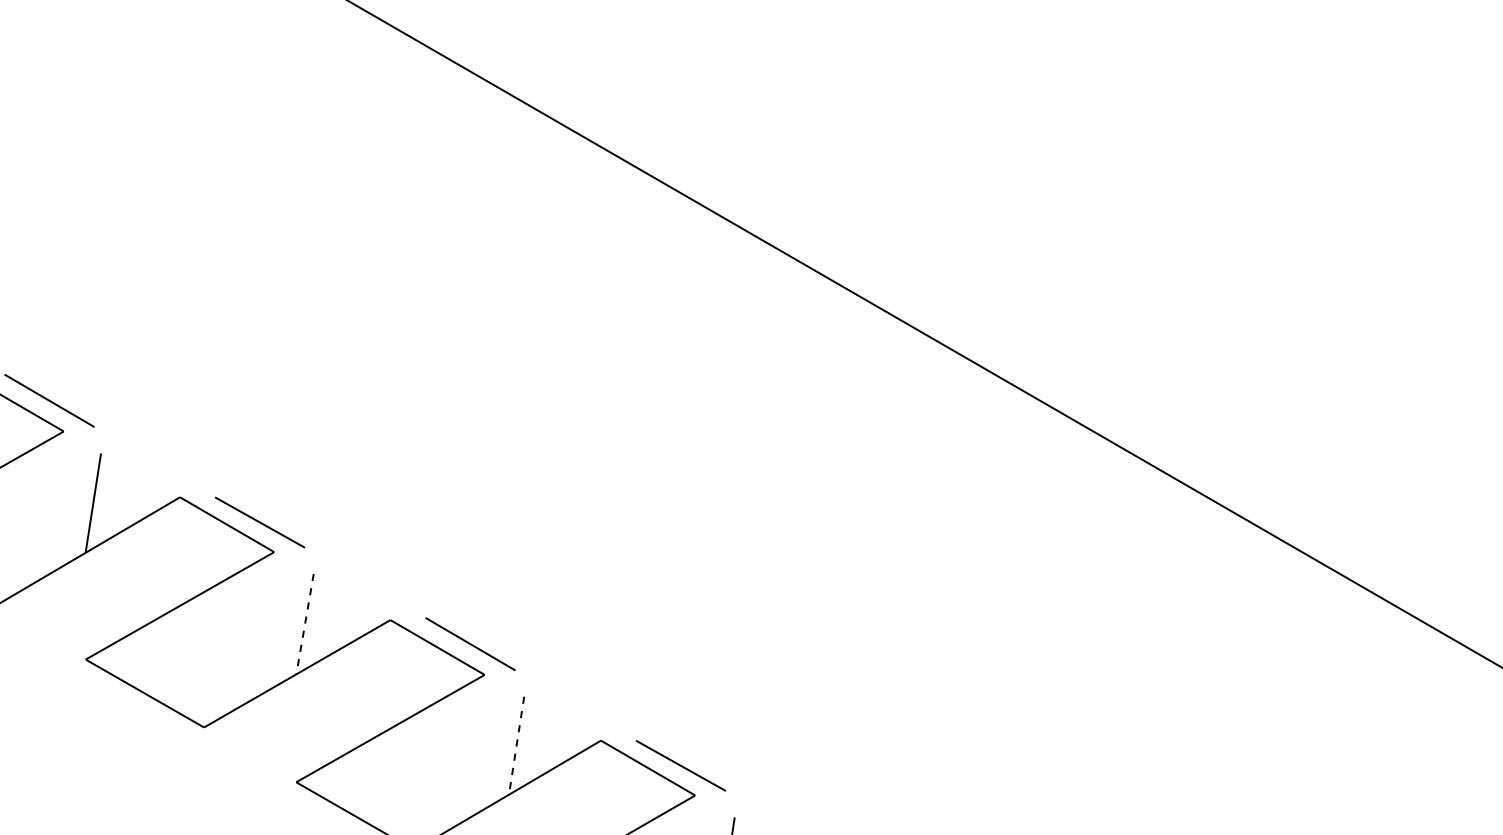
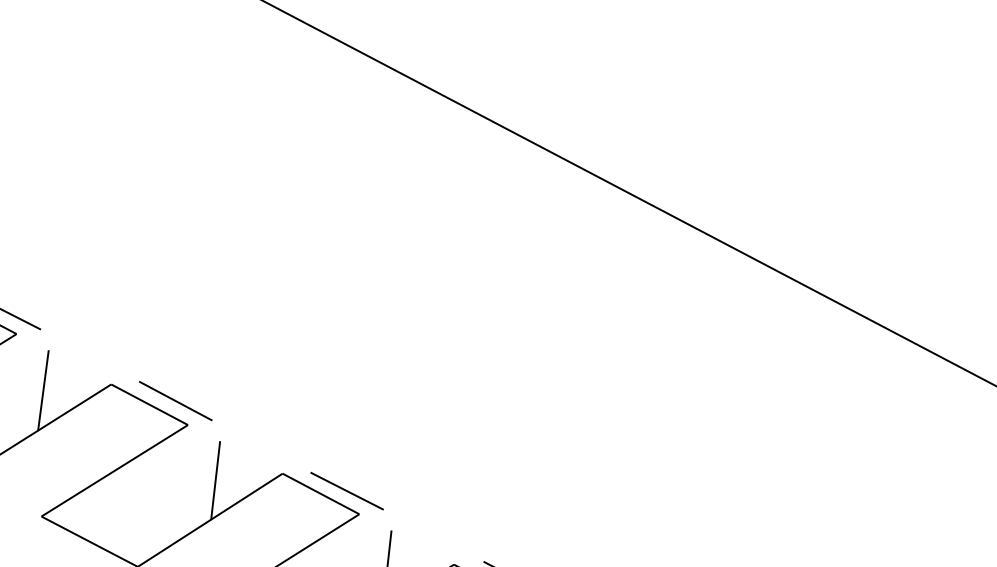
line: (304, 624) -> (43, 390), dashed -> solid
line: (516, 746) -> (215, 481), dashed -> solid

